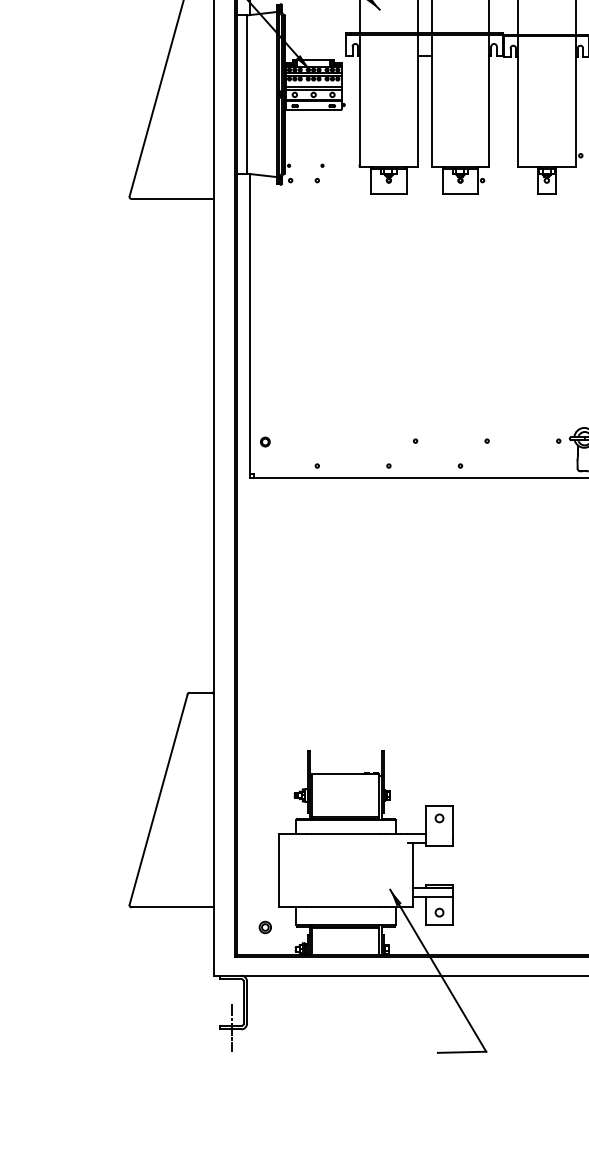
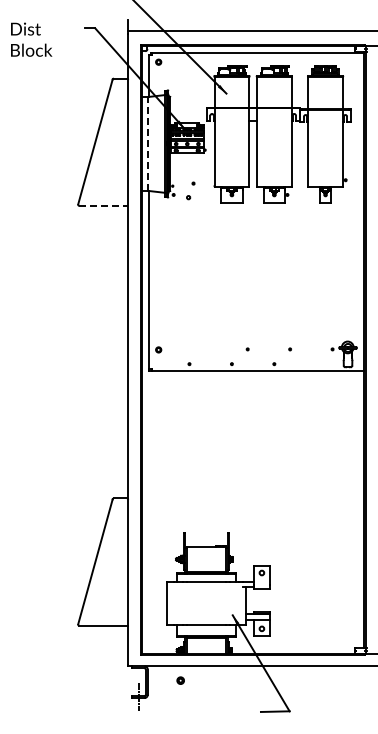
line: (248, 93) -> (148, 143), solid -> dashed
part: (319, 173) -> (190, 190), size x1.6
line: (173, 198) -> (104, 205), solid -> dashed
part: (265, 927) -> (180, 680), moved

